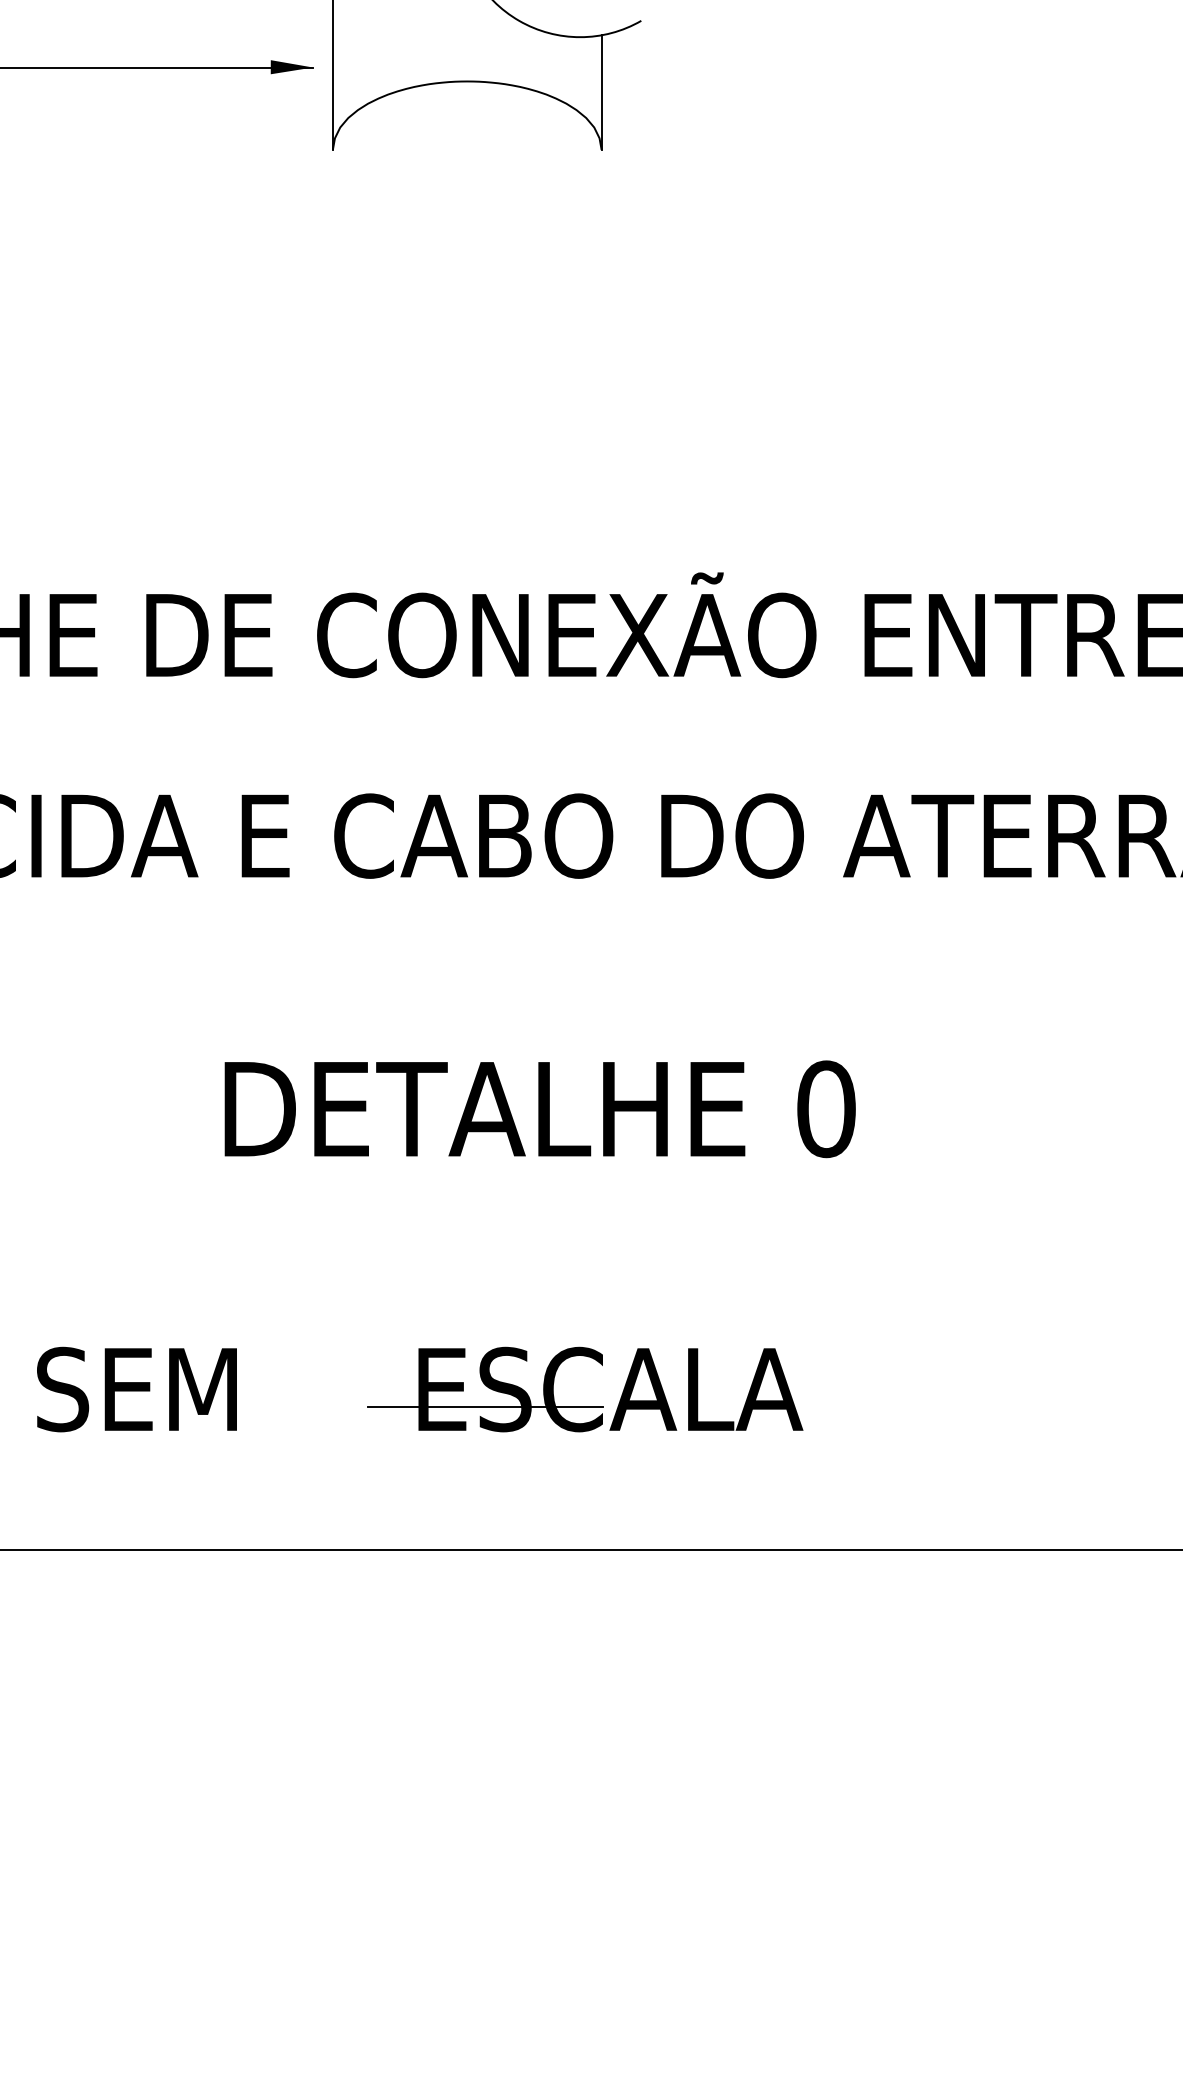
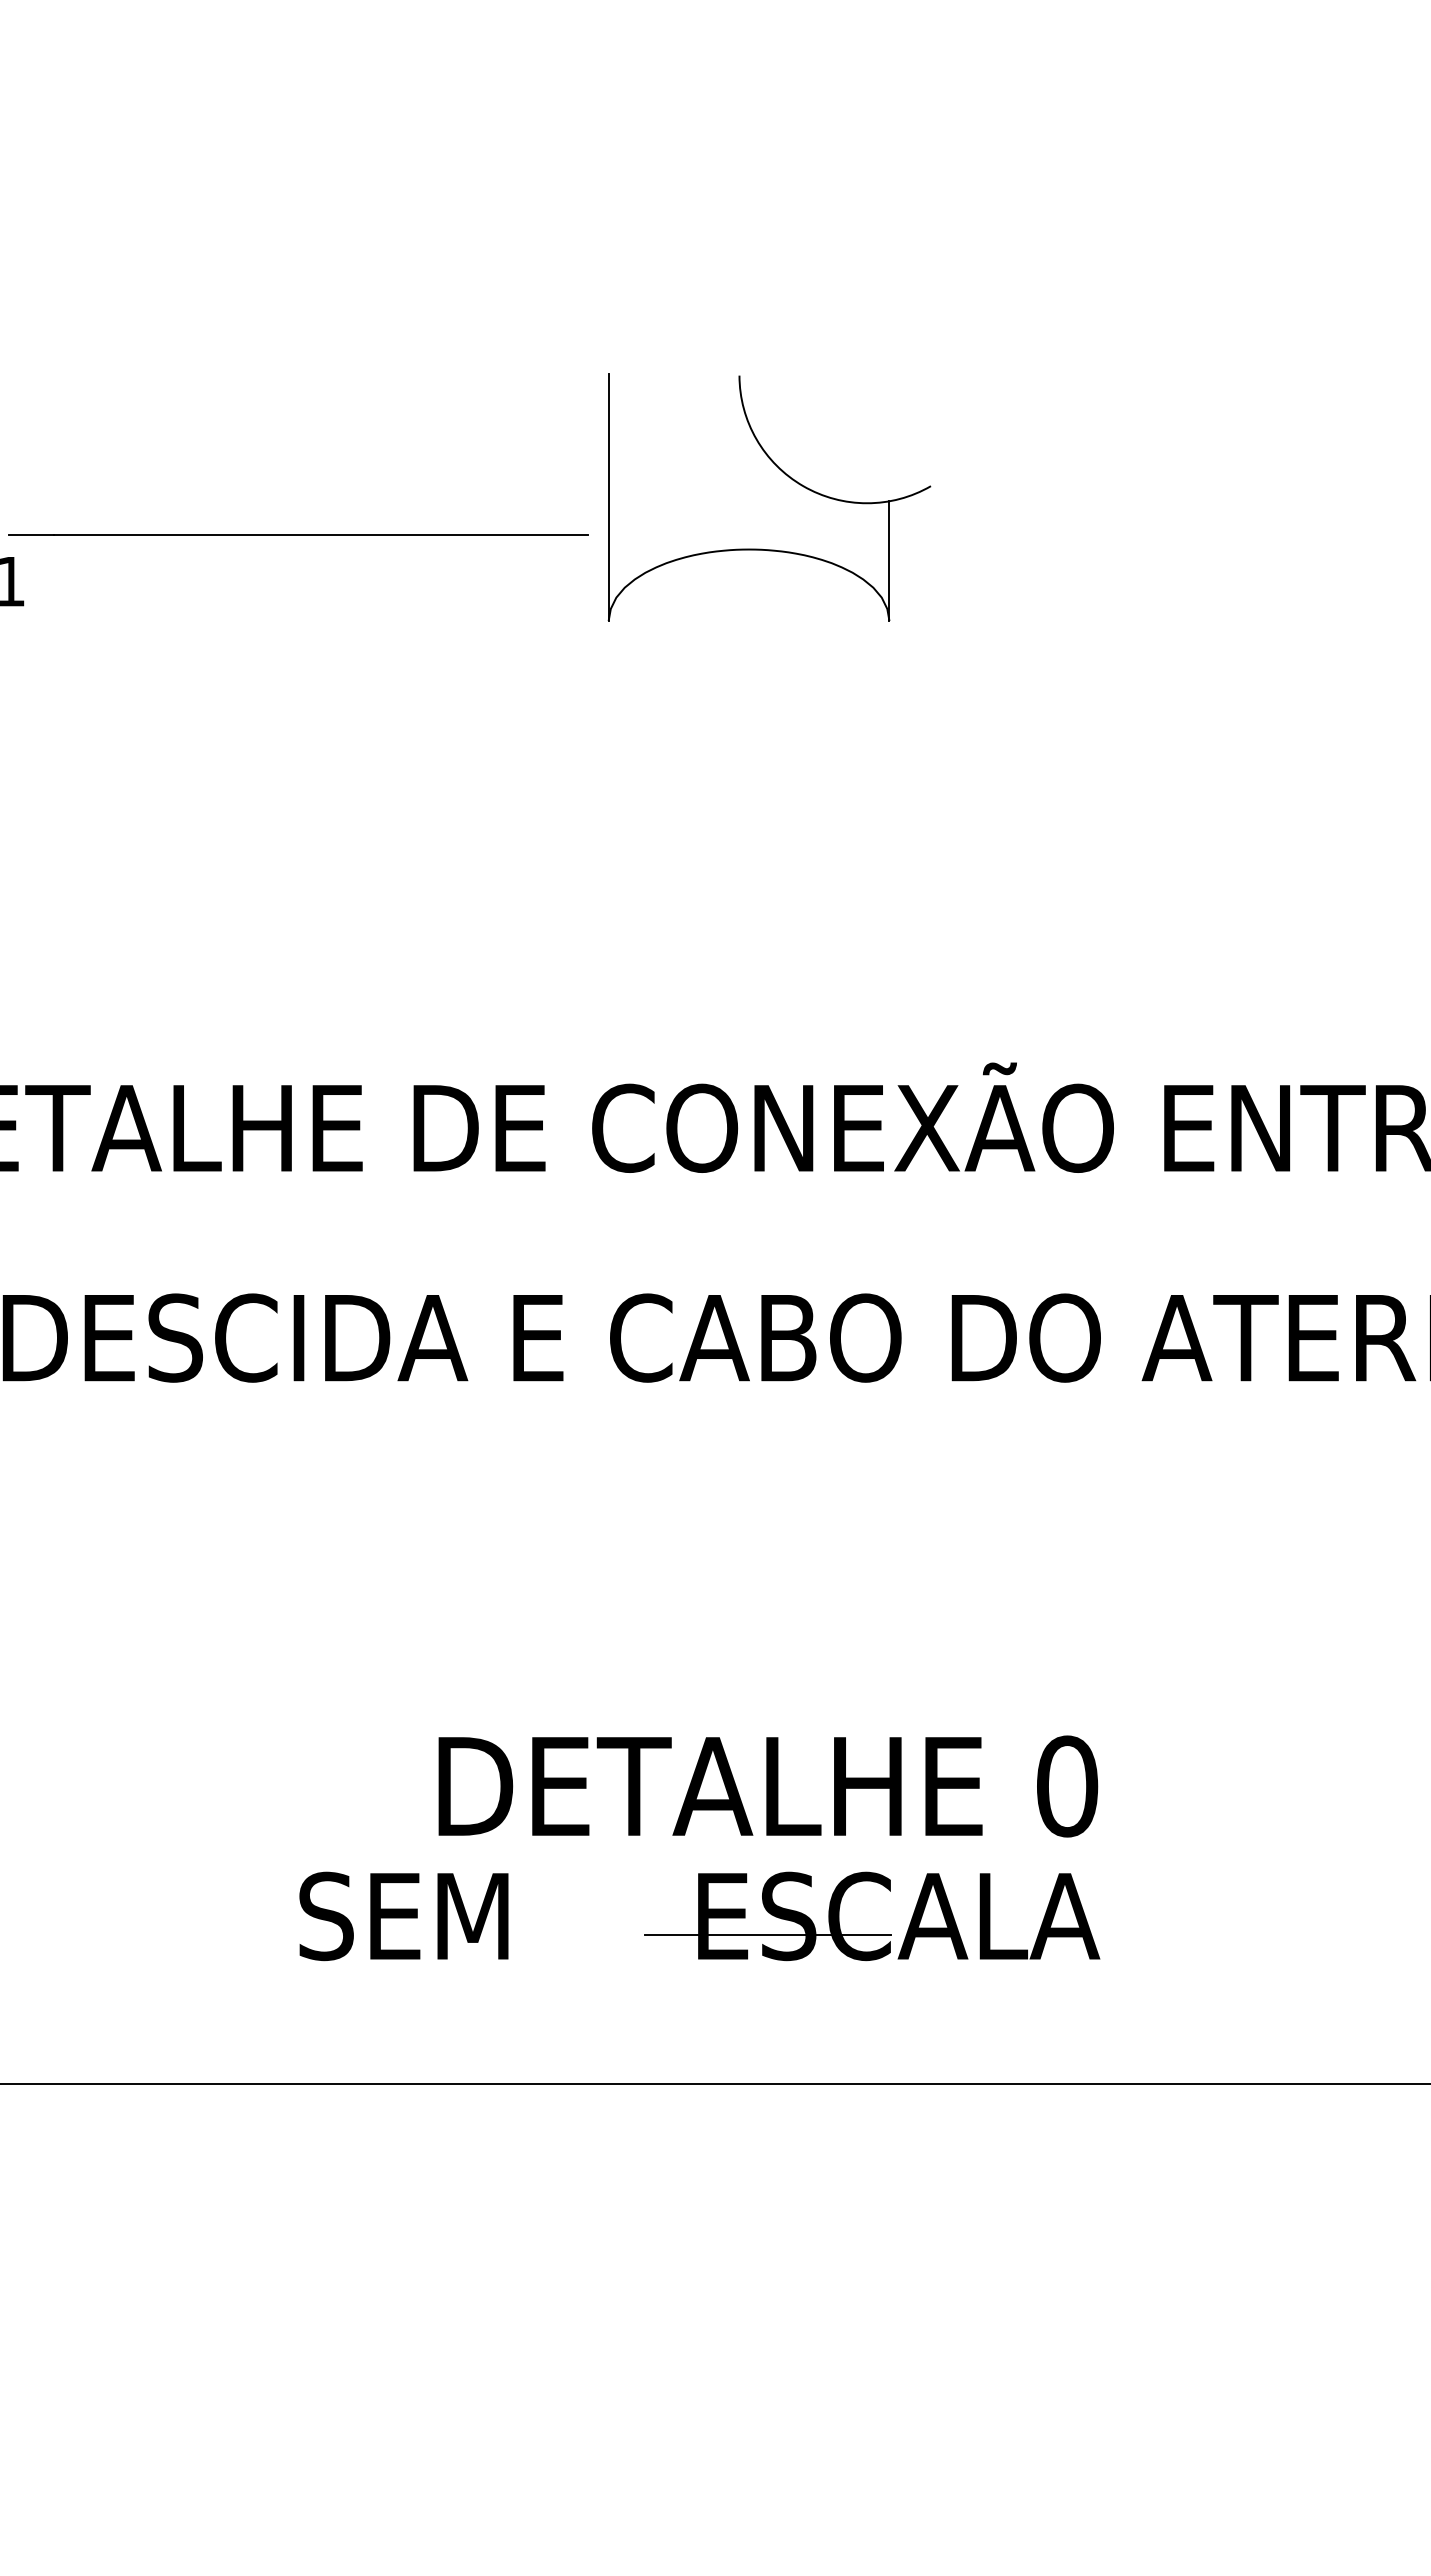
fill: (291, 67) -> (565, 534), removed
text: (540, 1109) -> (768, 1786), moved

